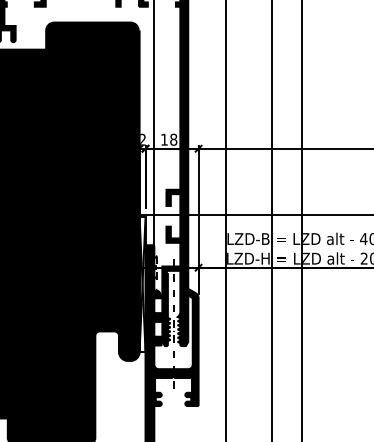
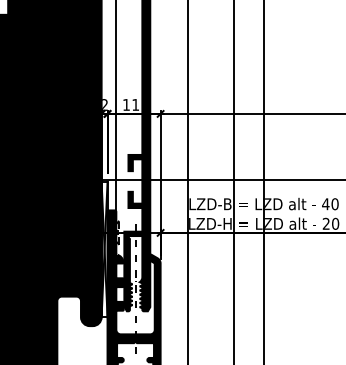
text: (173, 139) -> (135, 104), 18 -> 11

